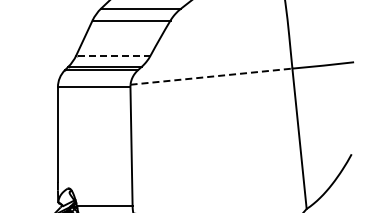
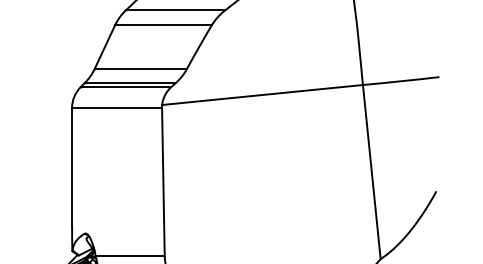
line: (112, 55) -> (139, 68), dashed -> solid
line: (211, 76) -> (262, 94), dashed -> solid

